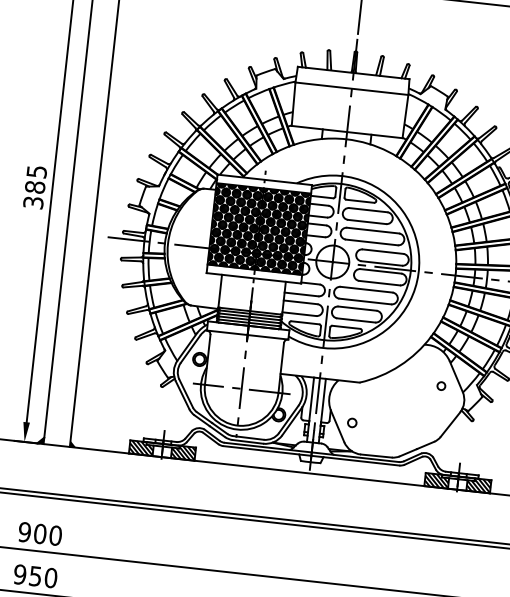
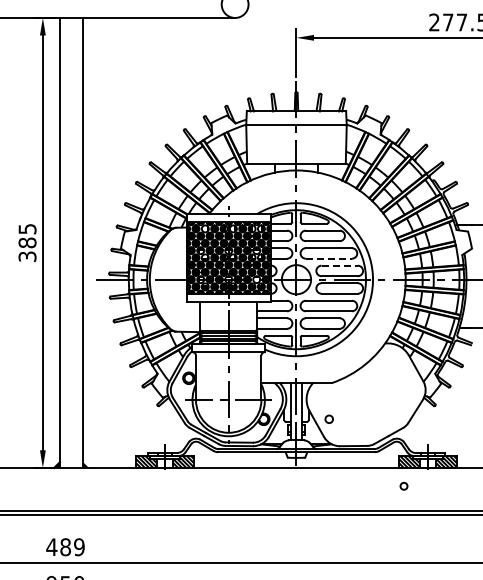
line: (372, 242) -> (329, 258), solid -> dashed
line: (384, 251) -> (340, 265), solid -> dashed
circle: (440, 385) -> (403, 485), moved
text: (40, 534) -> (65, 547), 900 -> 489

